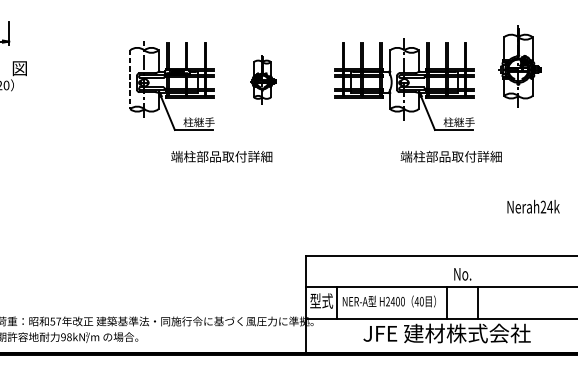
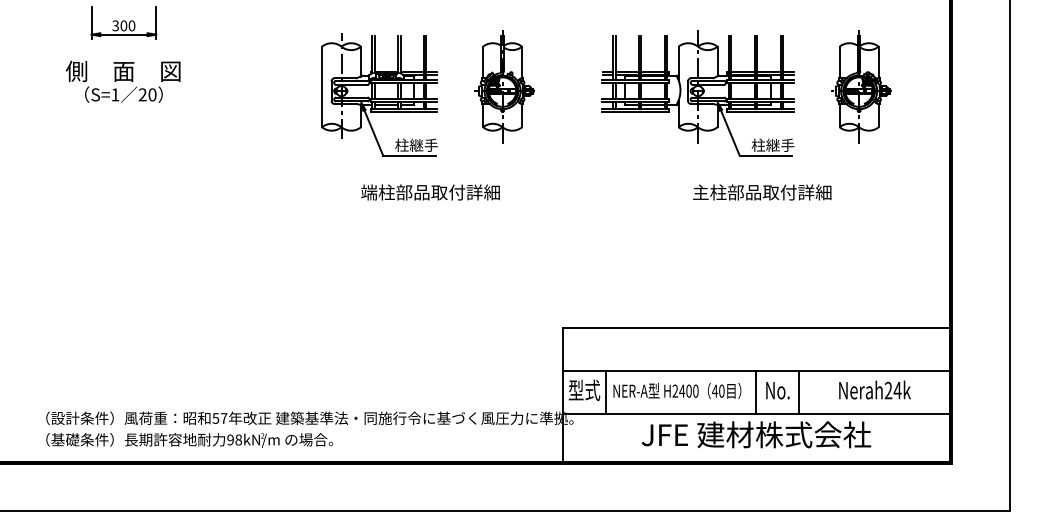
part: (520, 66) -> (861, 86), moved
part: (263, 79) -> (504, 86), size x1.67
line: (130, 80) -> (322, 87), dashed -> solid
text: (221, 156) -> (430, 192), moved
text: (406, 156) -> (700, 192), 端柱部品取付詳細 -> 主柱部品取付詳細
text: (533, 206) -> (874, 389), moved
text: (462, 274) -> (777, 390), moved

